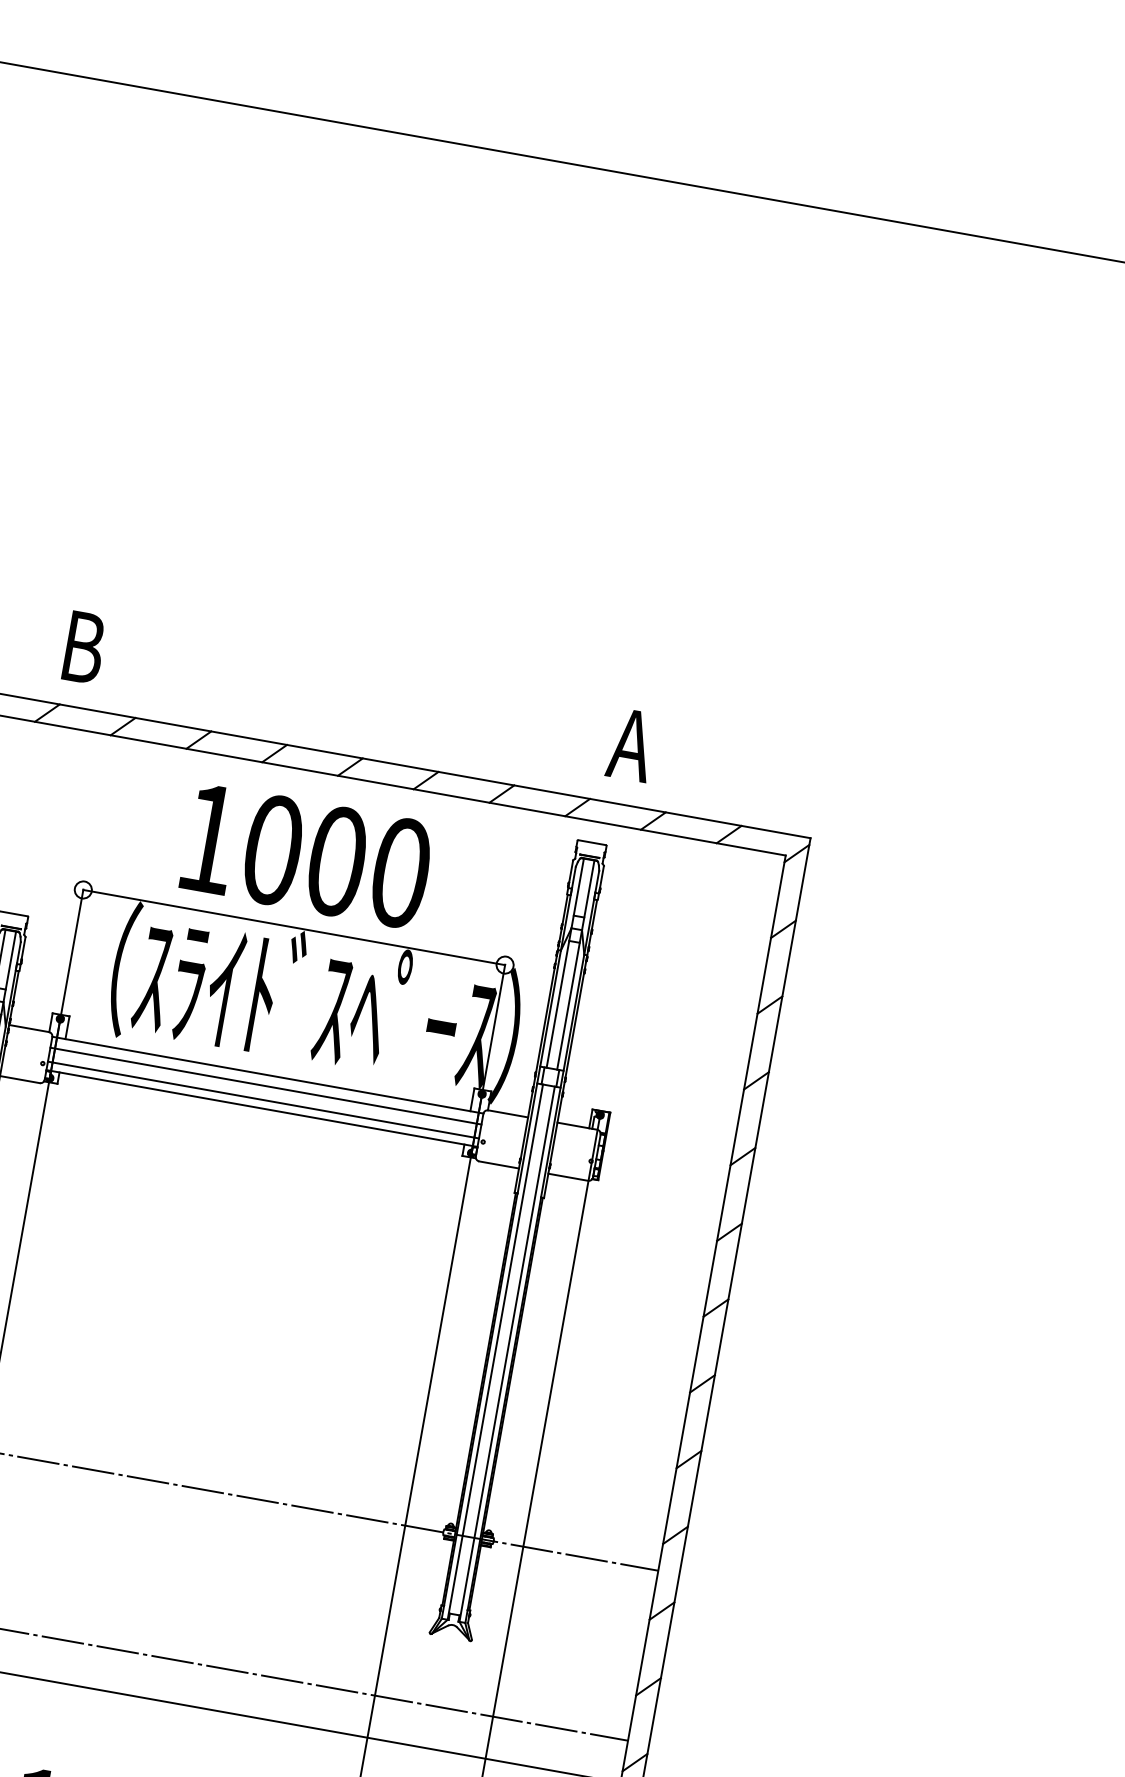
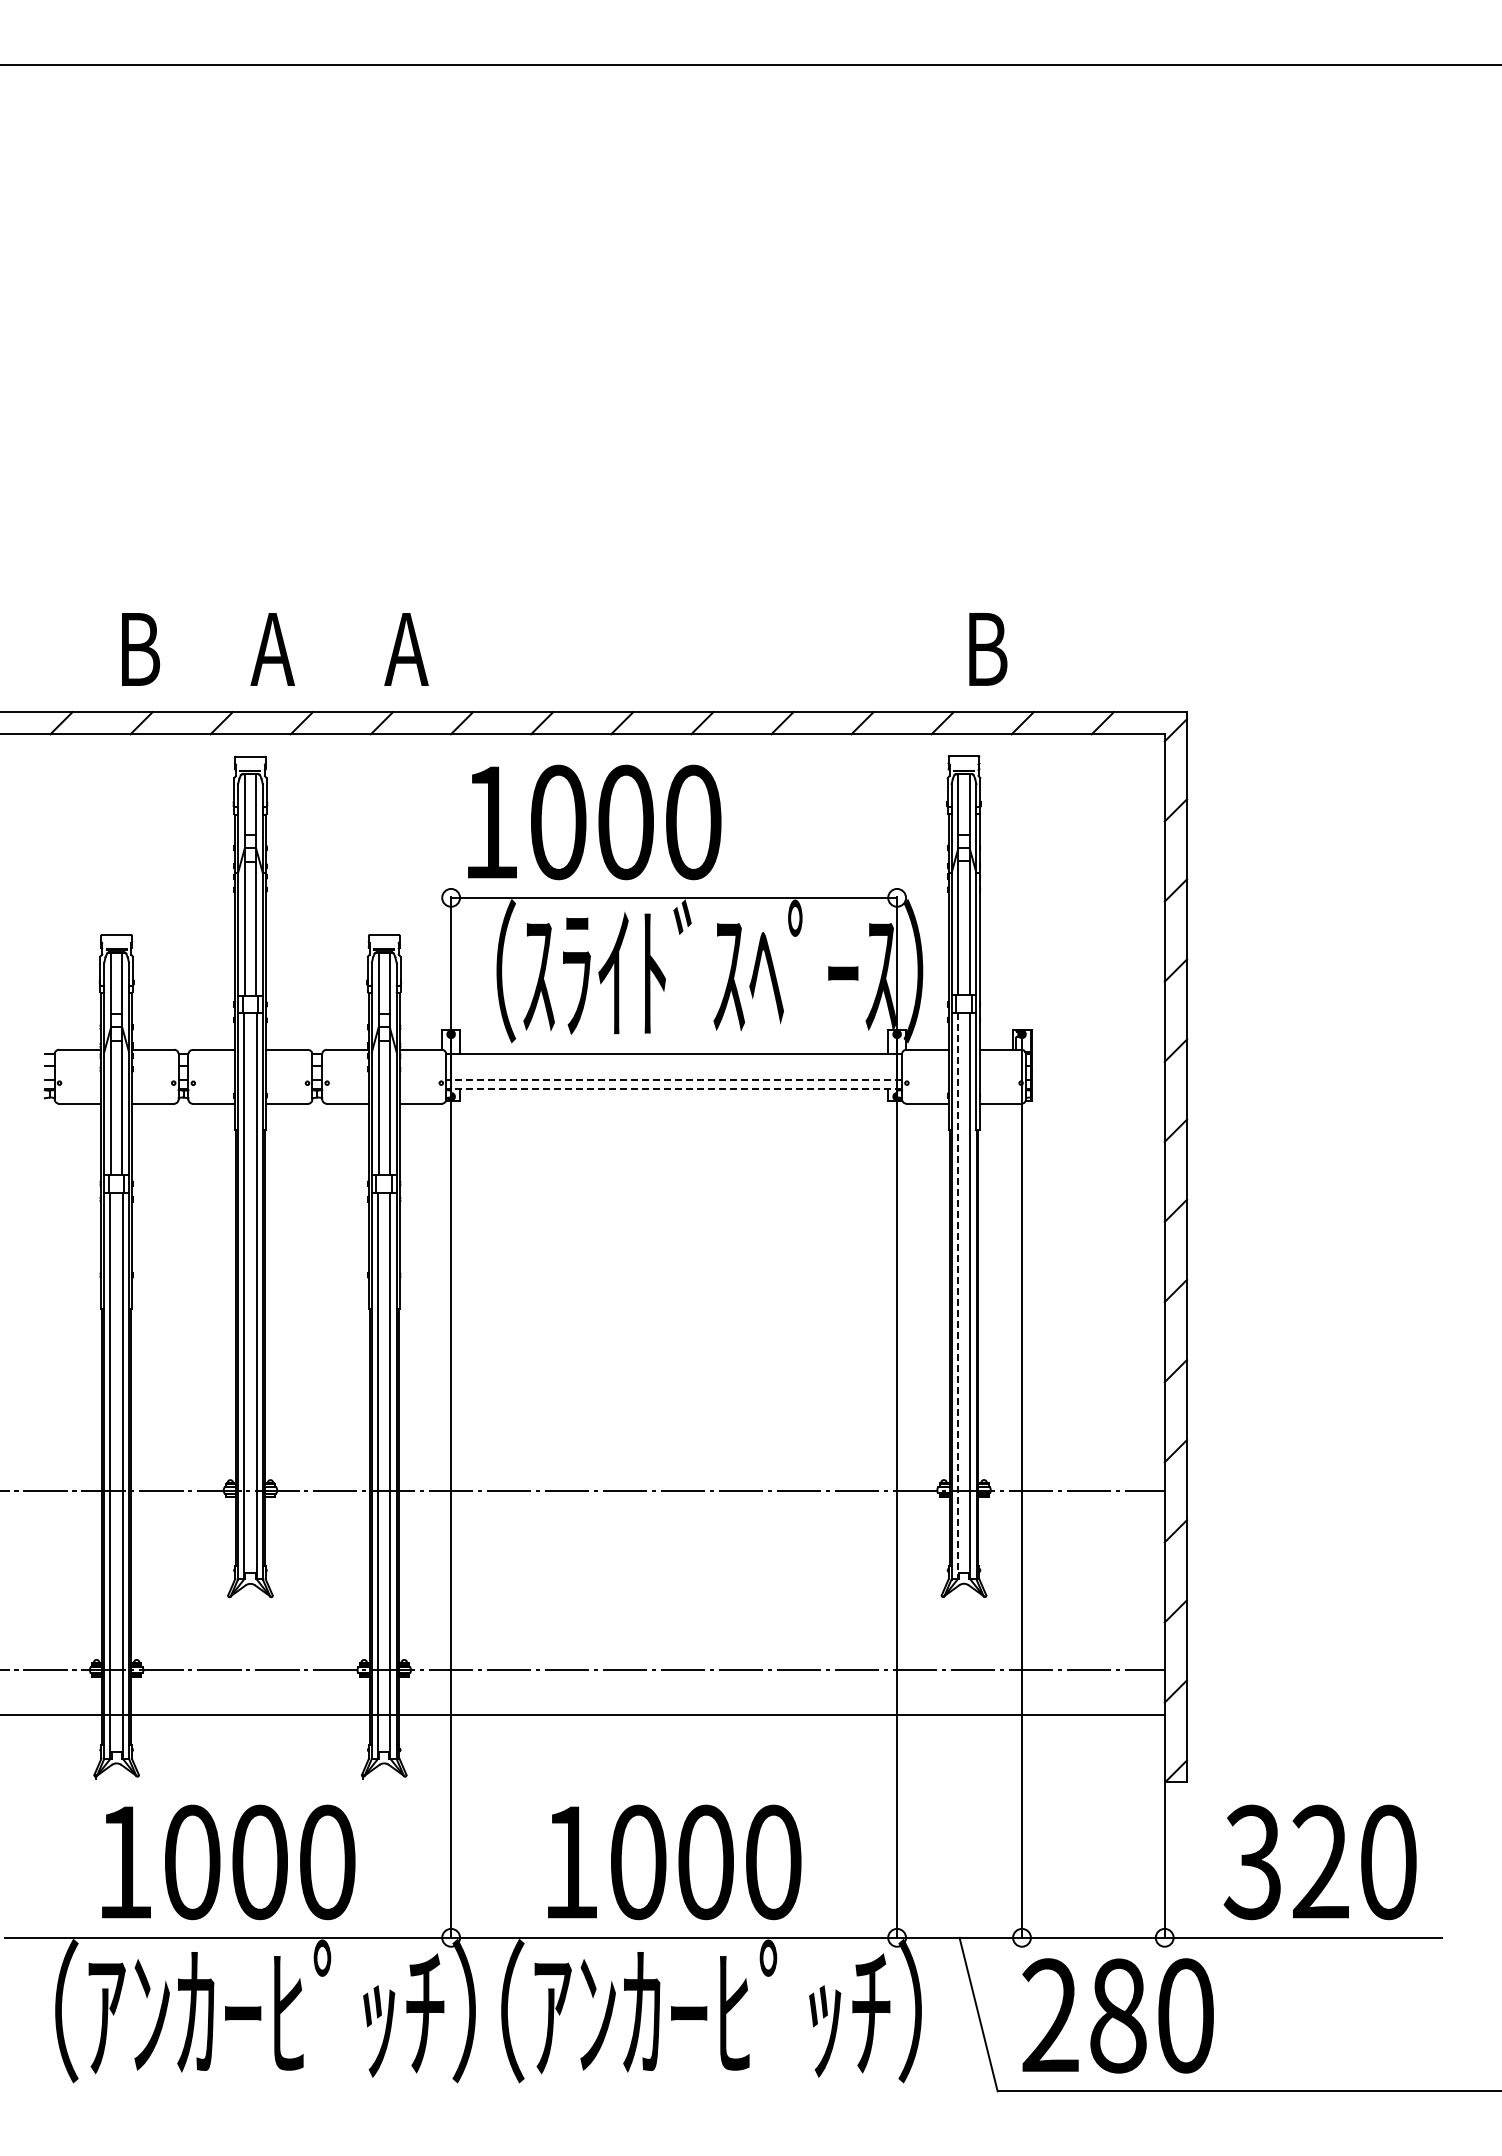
text: (82, 647) -> (406, 649), B -> A
text: (631, 745) -> (986, 649), A -> B
text: (307, 856) -> (594, 822), moved
line: (266, 1086) -> (674, 1065), removed
line: (263, 1100) -> (674, 1080), solid -> dashed
line: (262, 1108) -> (674, 1089), solid -> dashed
line: (495, 1352) -> (957, 1296), solid -> dashed

